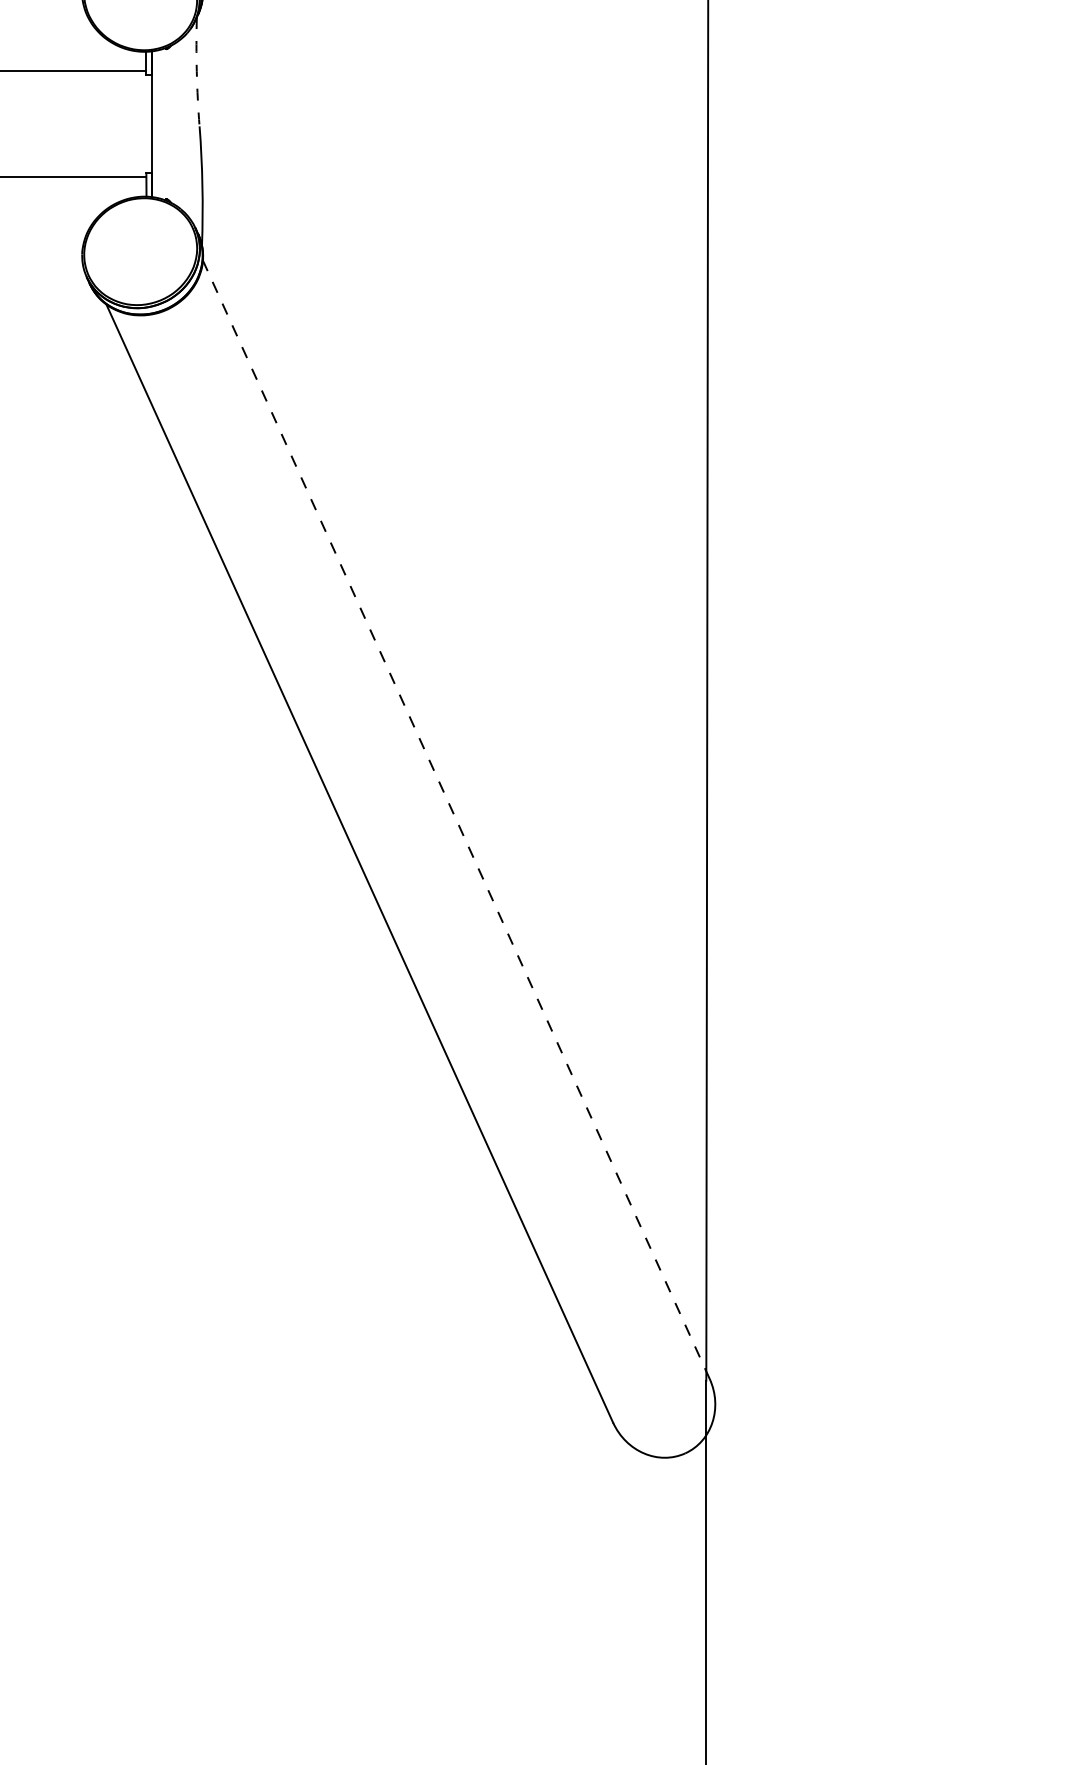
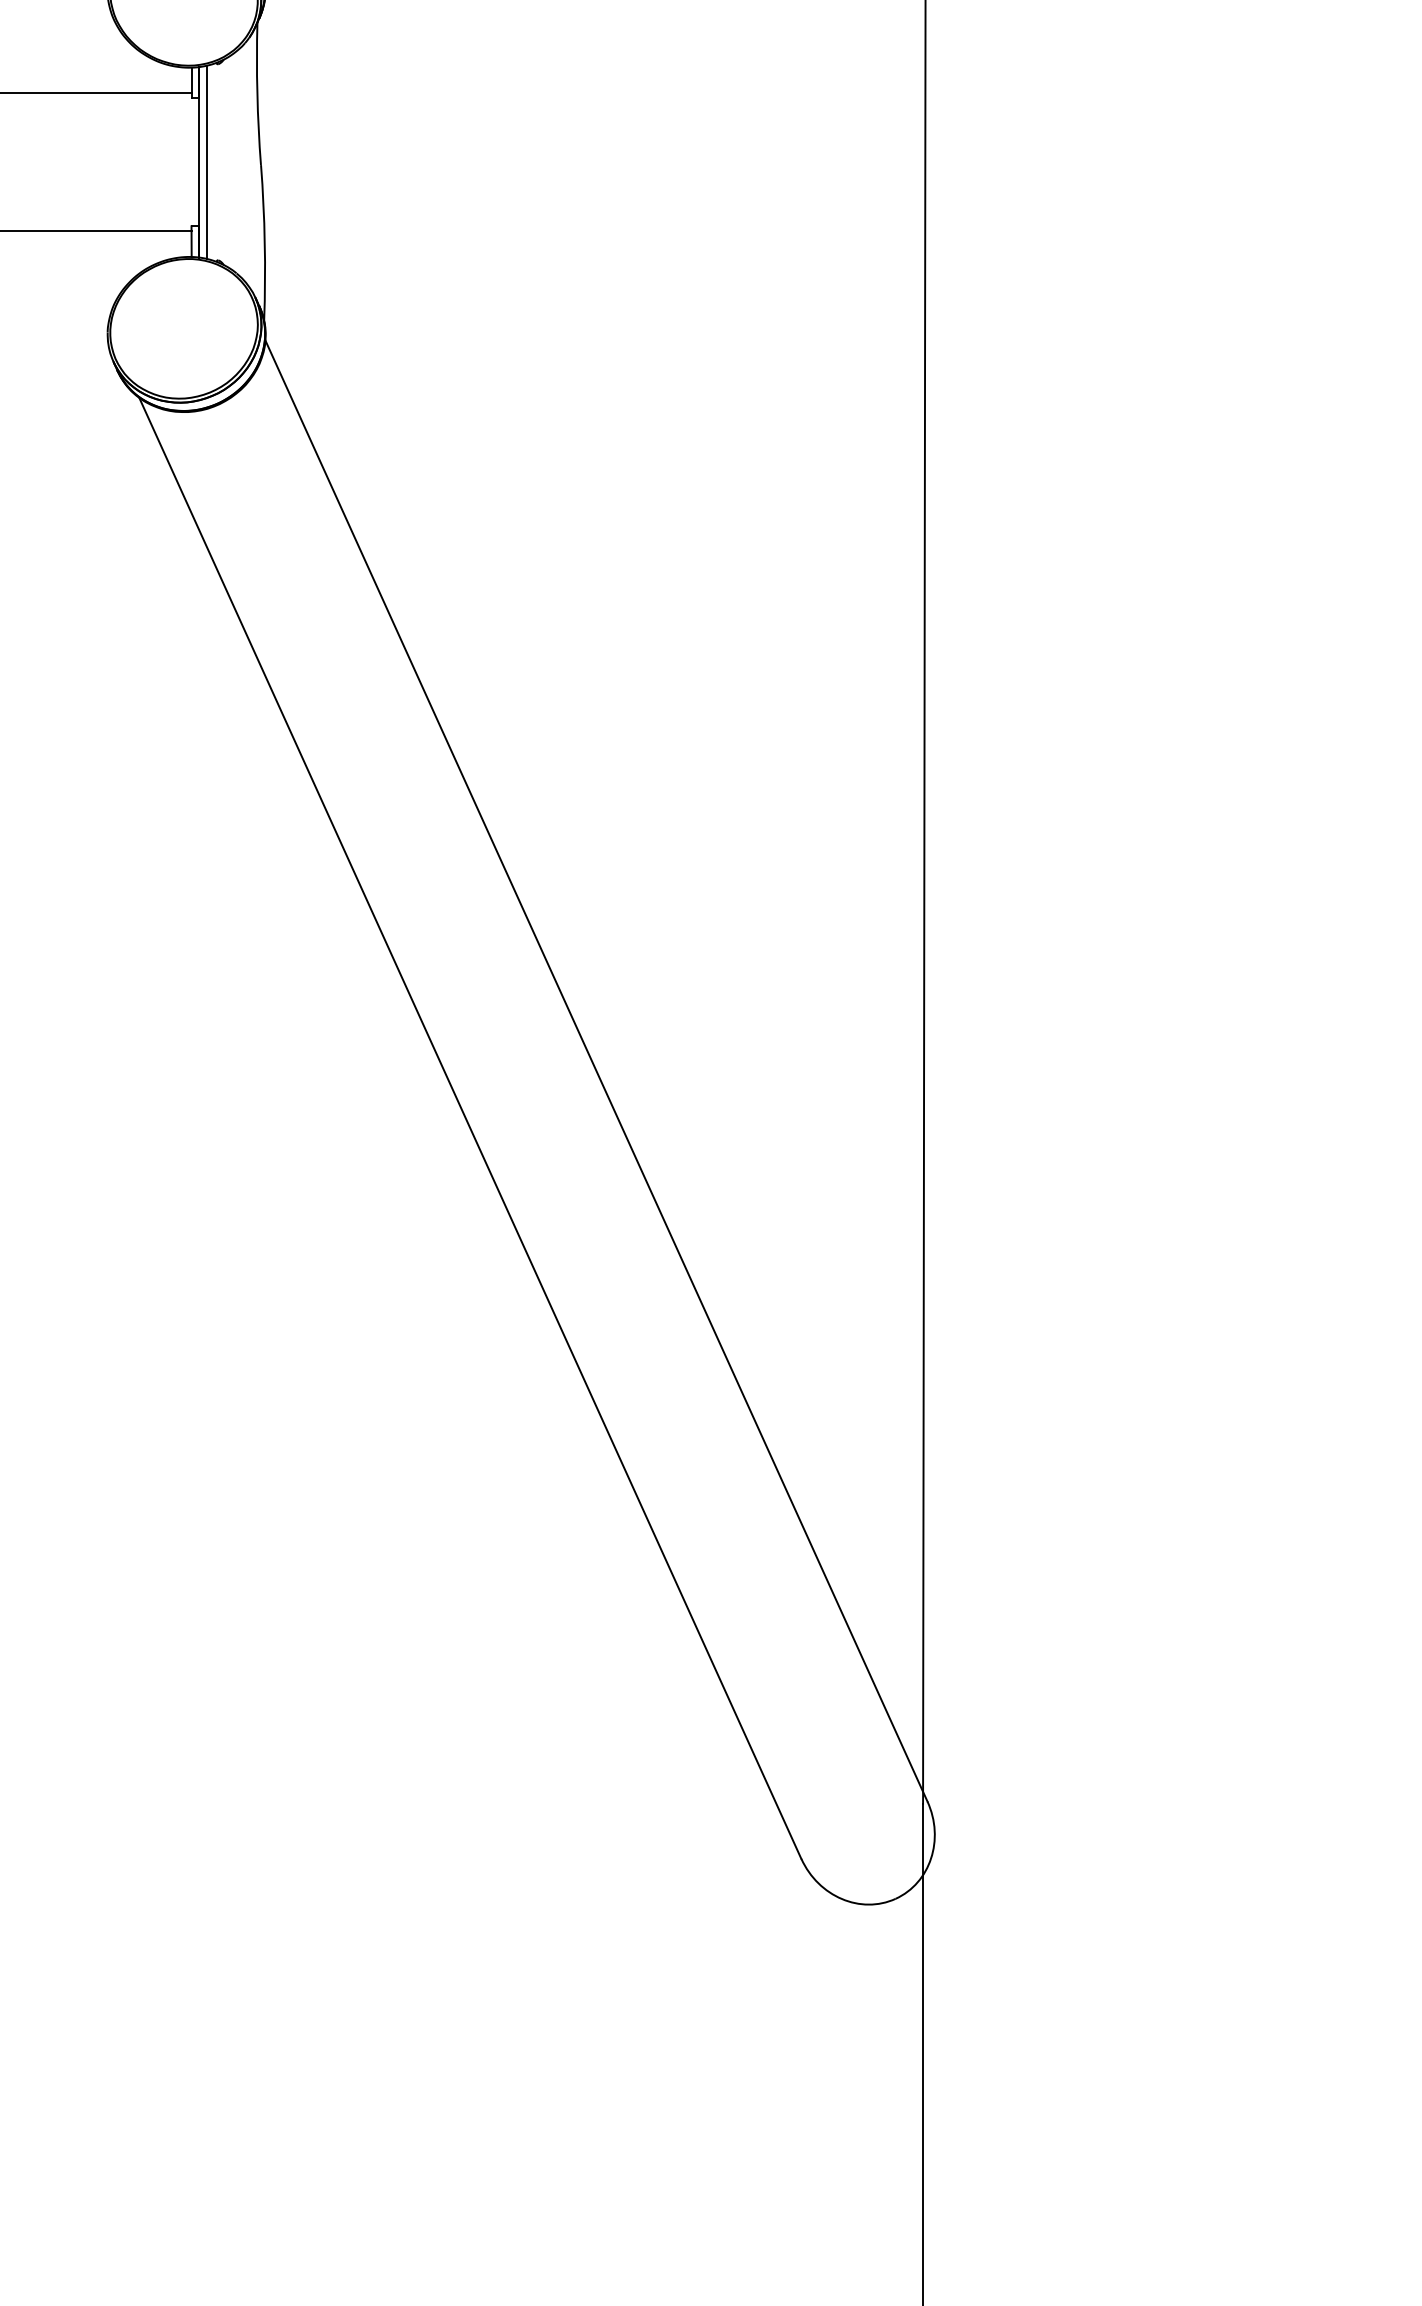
arc: (196, 71) -> (257, 93), dashed -> solid
line: (157, 124) -> (206, 162), added
line: (456, 819) -> (596, 1070), dashed -> solid

